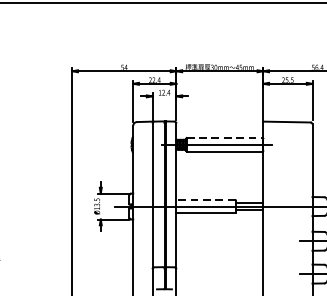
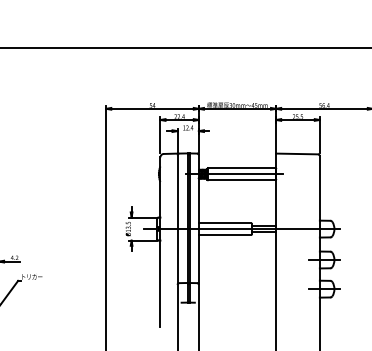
line: (224, 138) -> (241, 168), dashed -> solid
line: (205, 200) -> (224, 223), dashed -> solid

